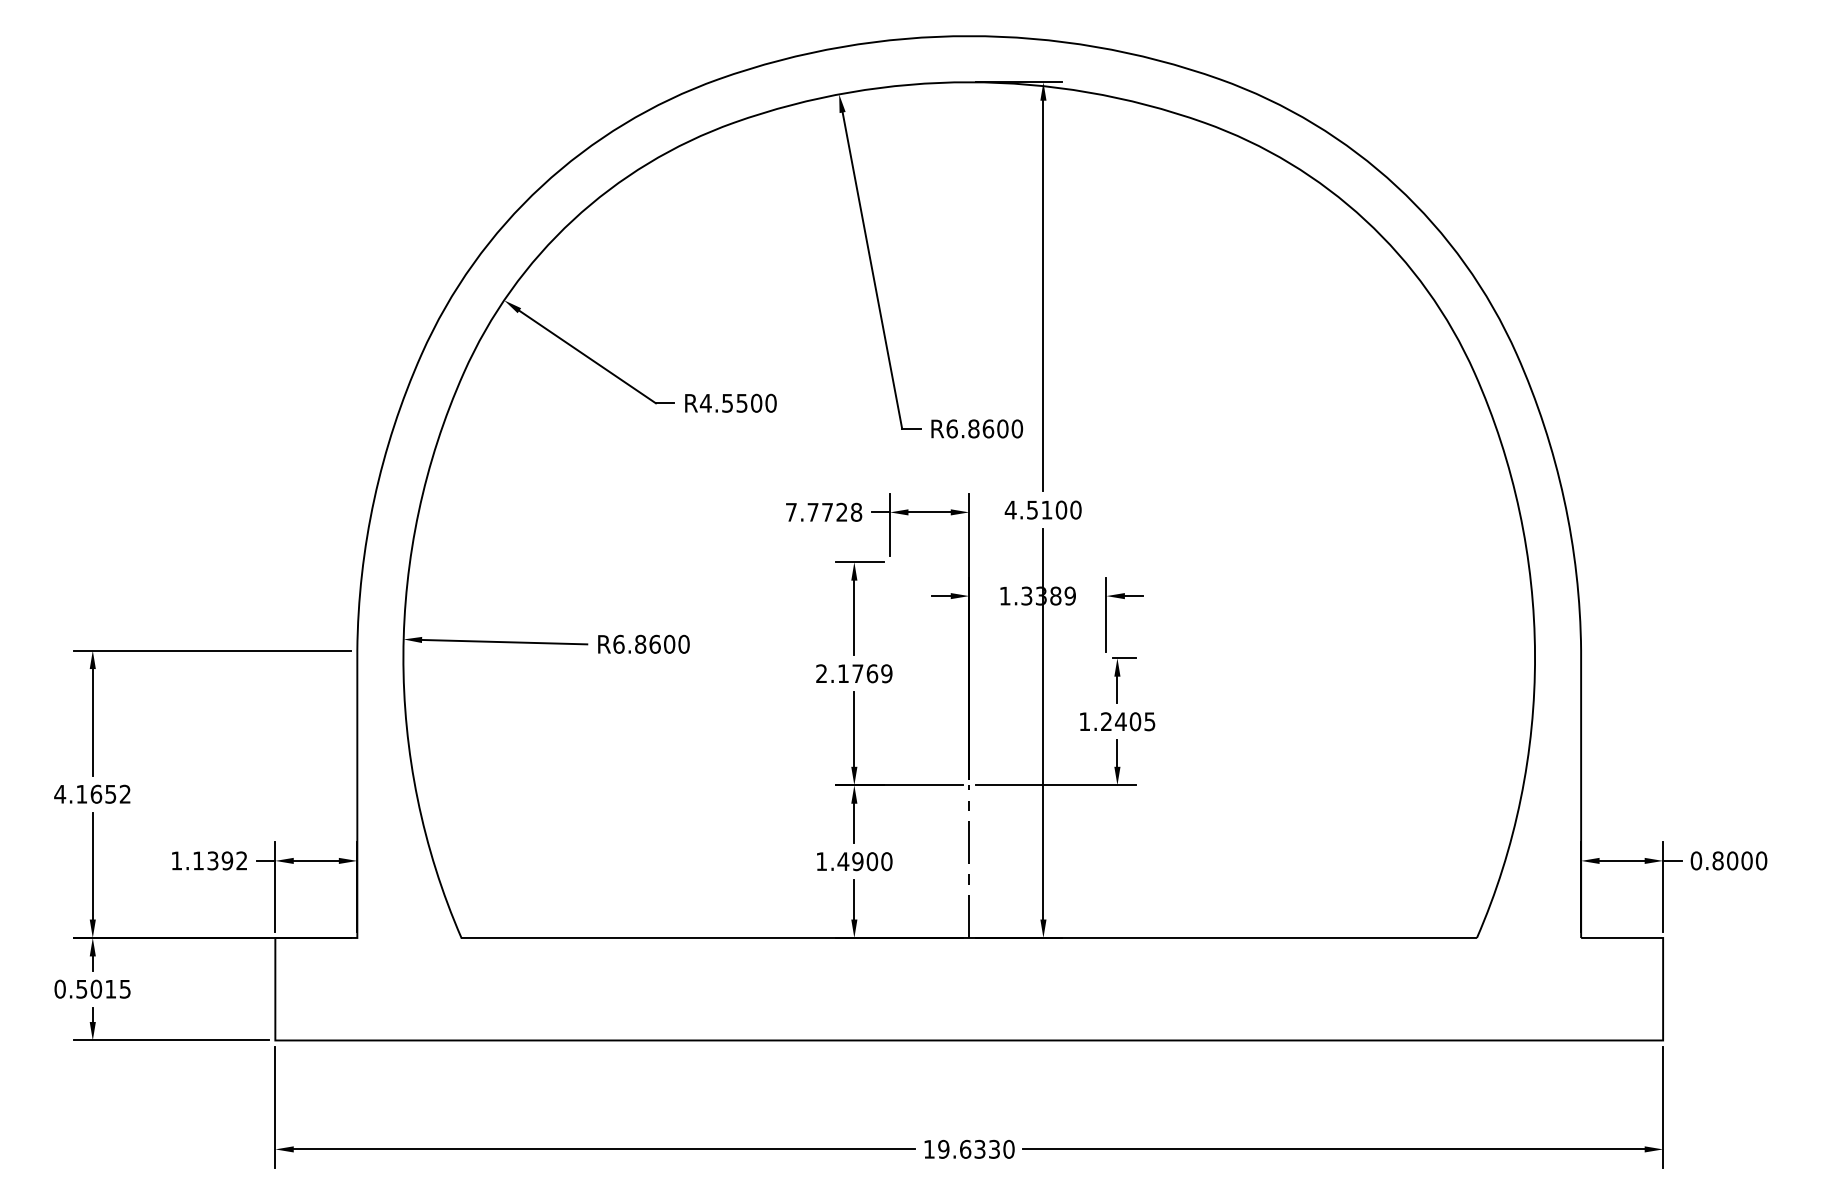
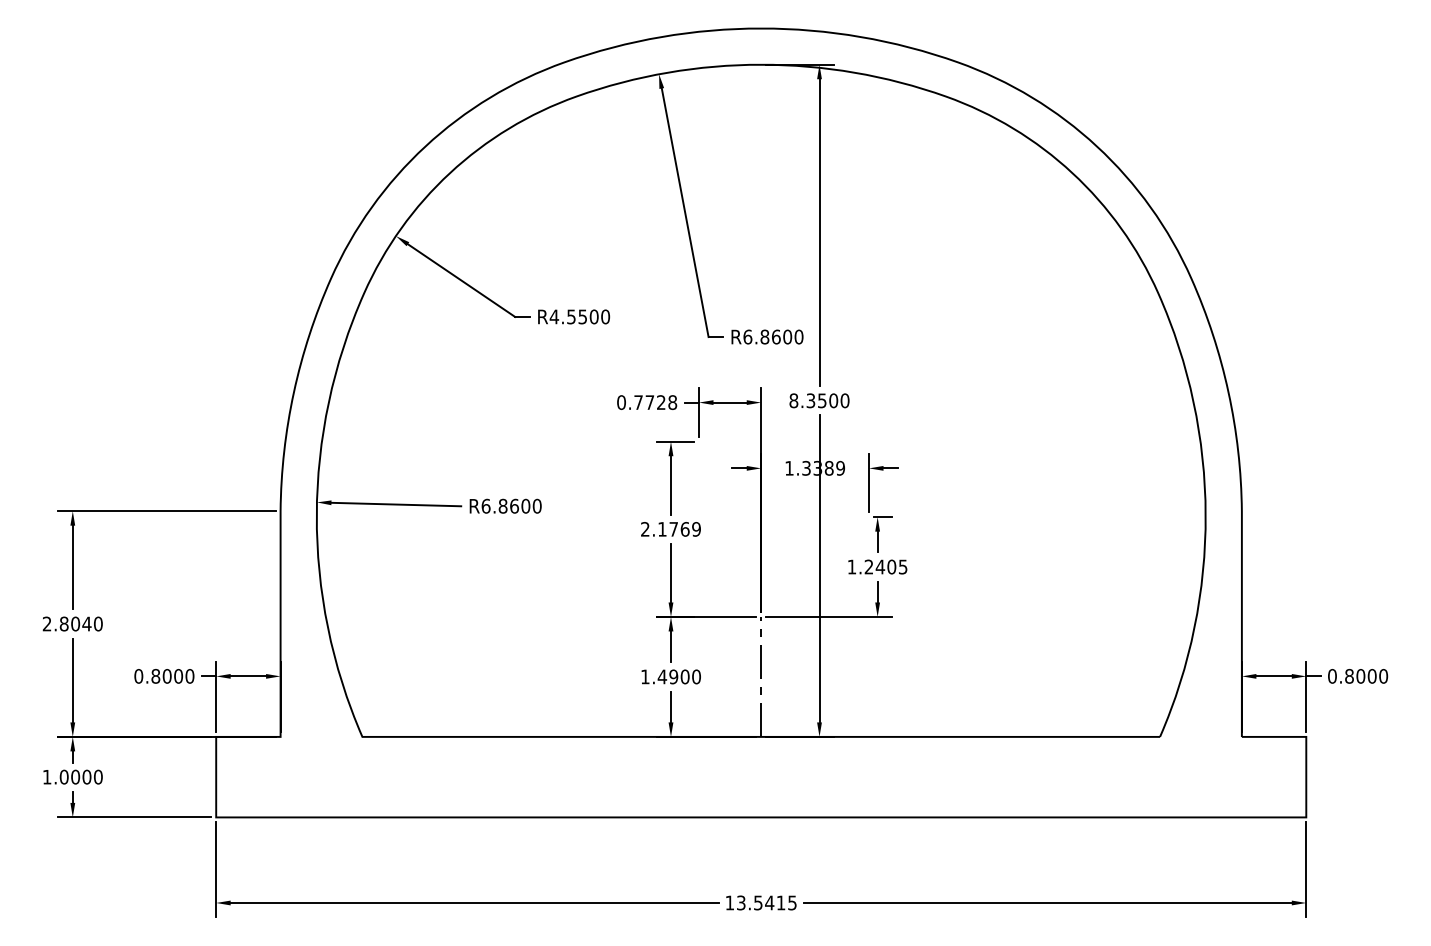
text: (1028, 509) -> (807, 400), 4.5100 -> 8.3500
text: (791, 511) -> (621, 401), 7.7728 -> 0.7728
text: (92, 793) -> (72, 623), 4.1652 -> 2.8040
text: (209, 860) -> (164, 676), 1.1392 -> 0.8000
text: (92, 988) -> (72, 776), 0.5015 -> 1.0000
text: (976, 1148) -> (766, 902), 19.6330 -> 13.5415

